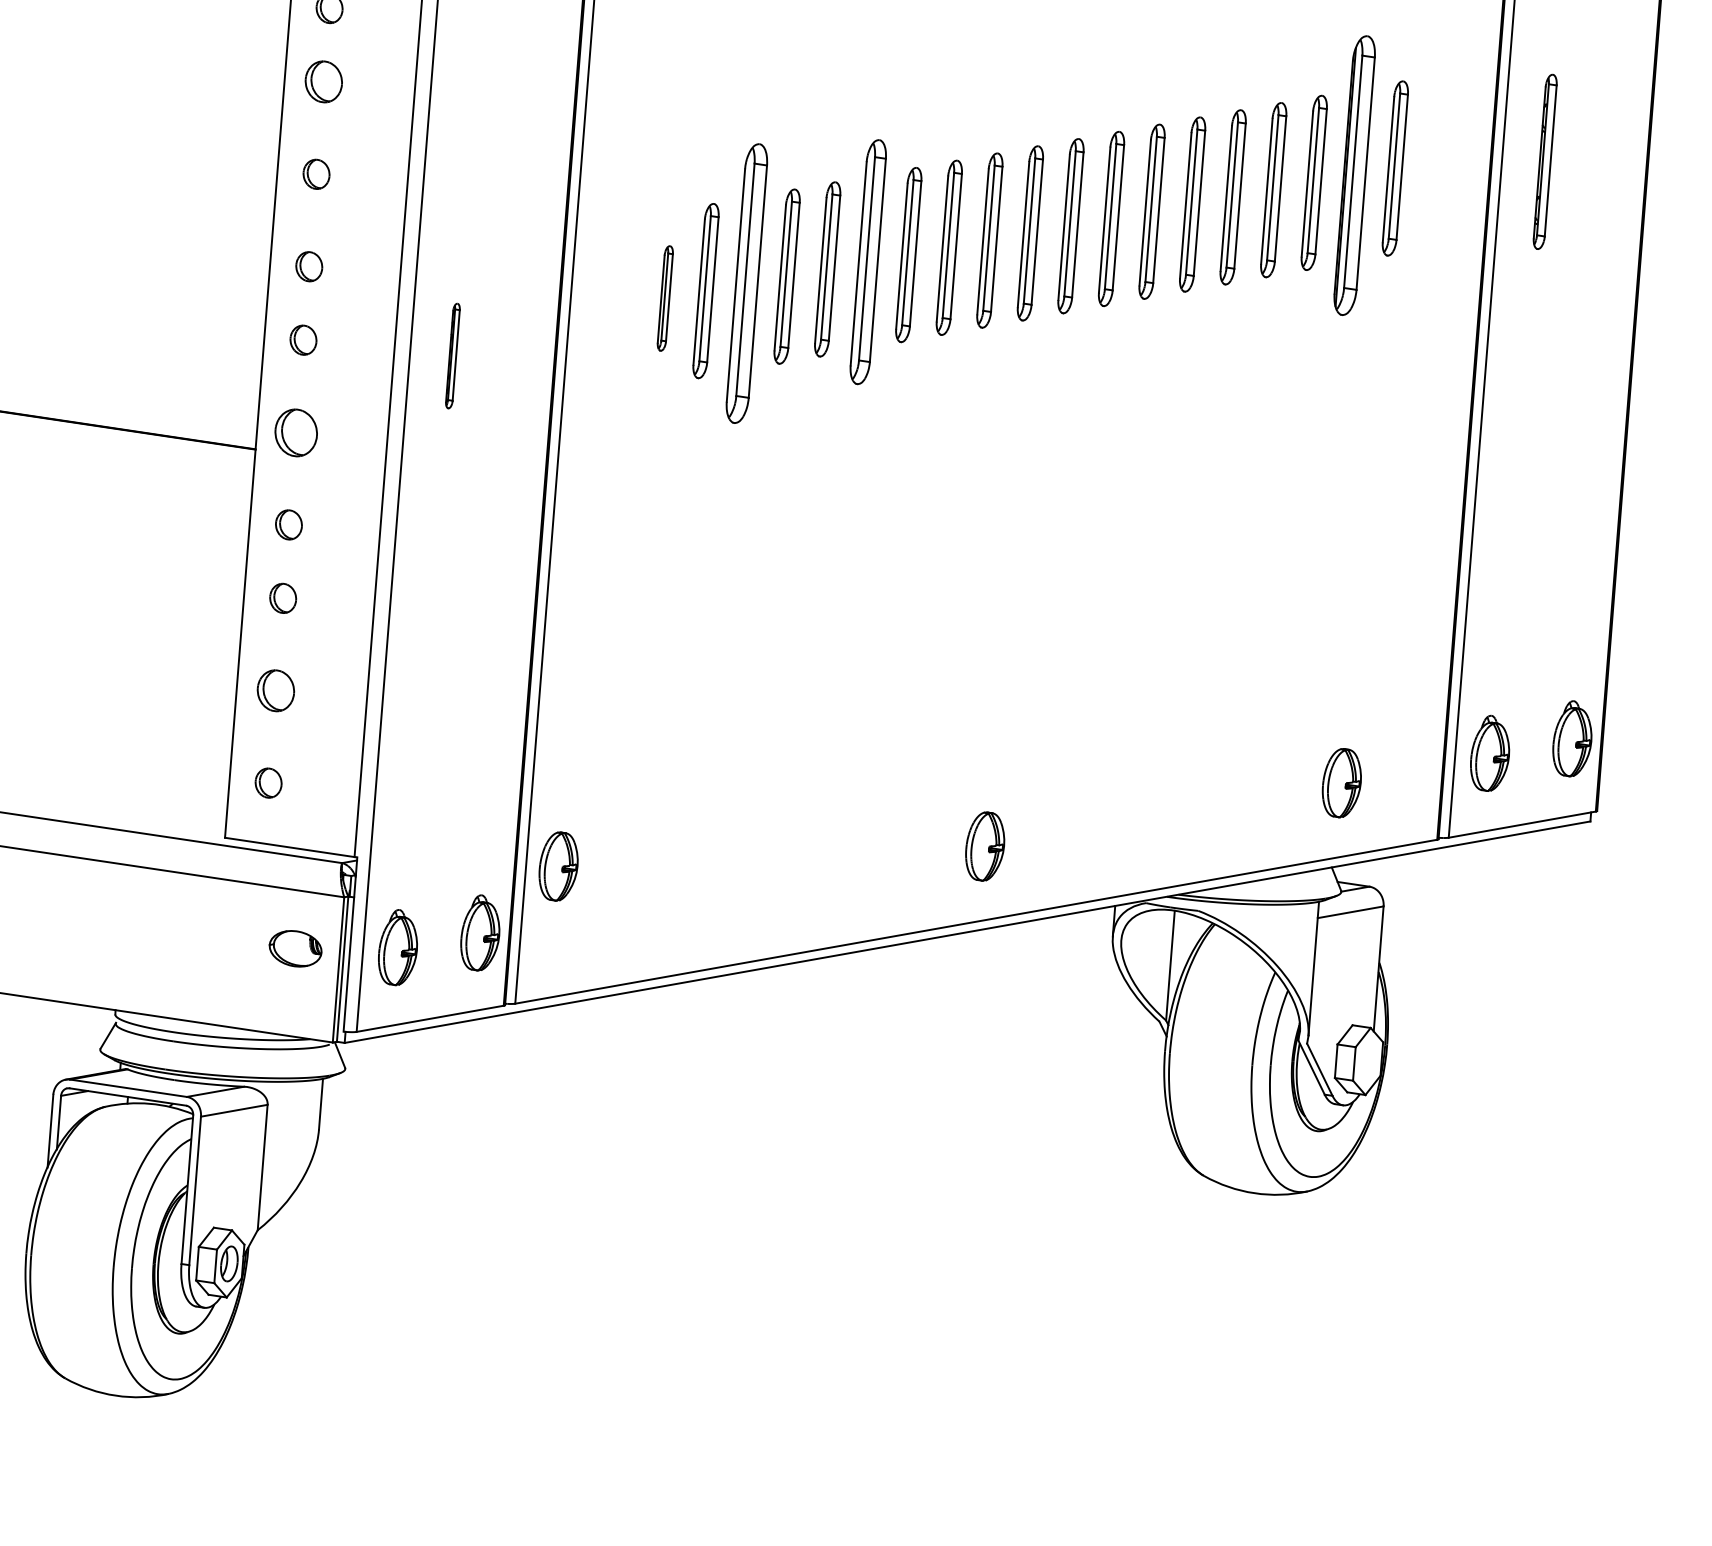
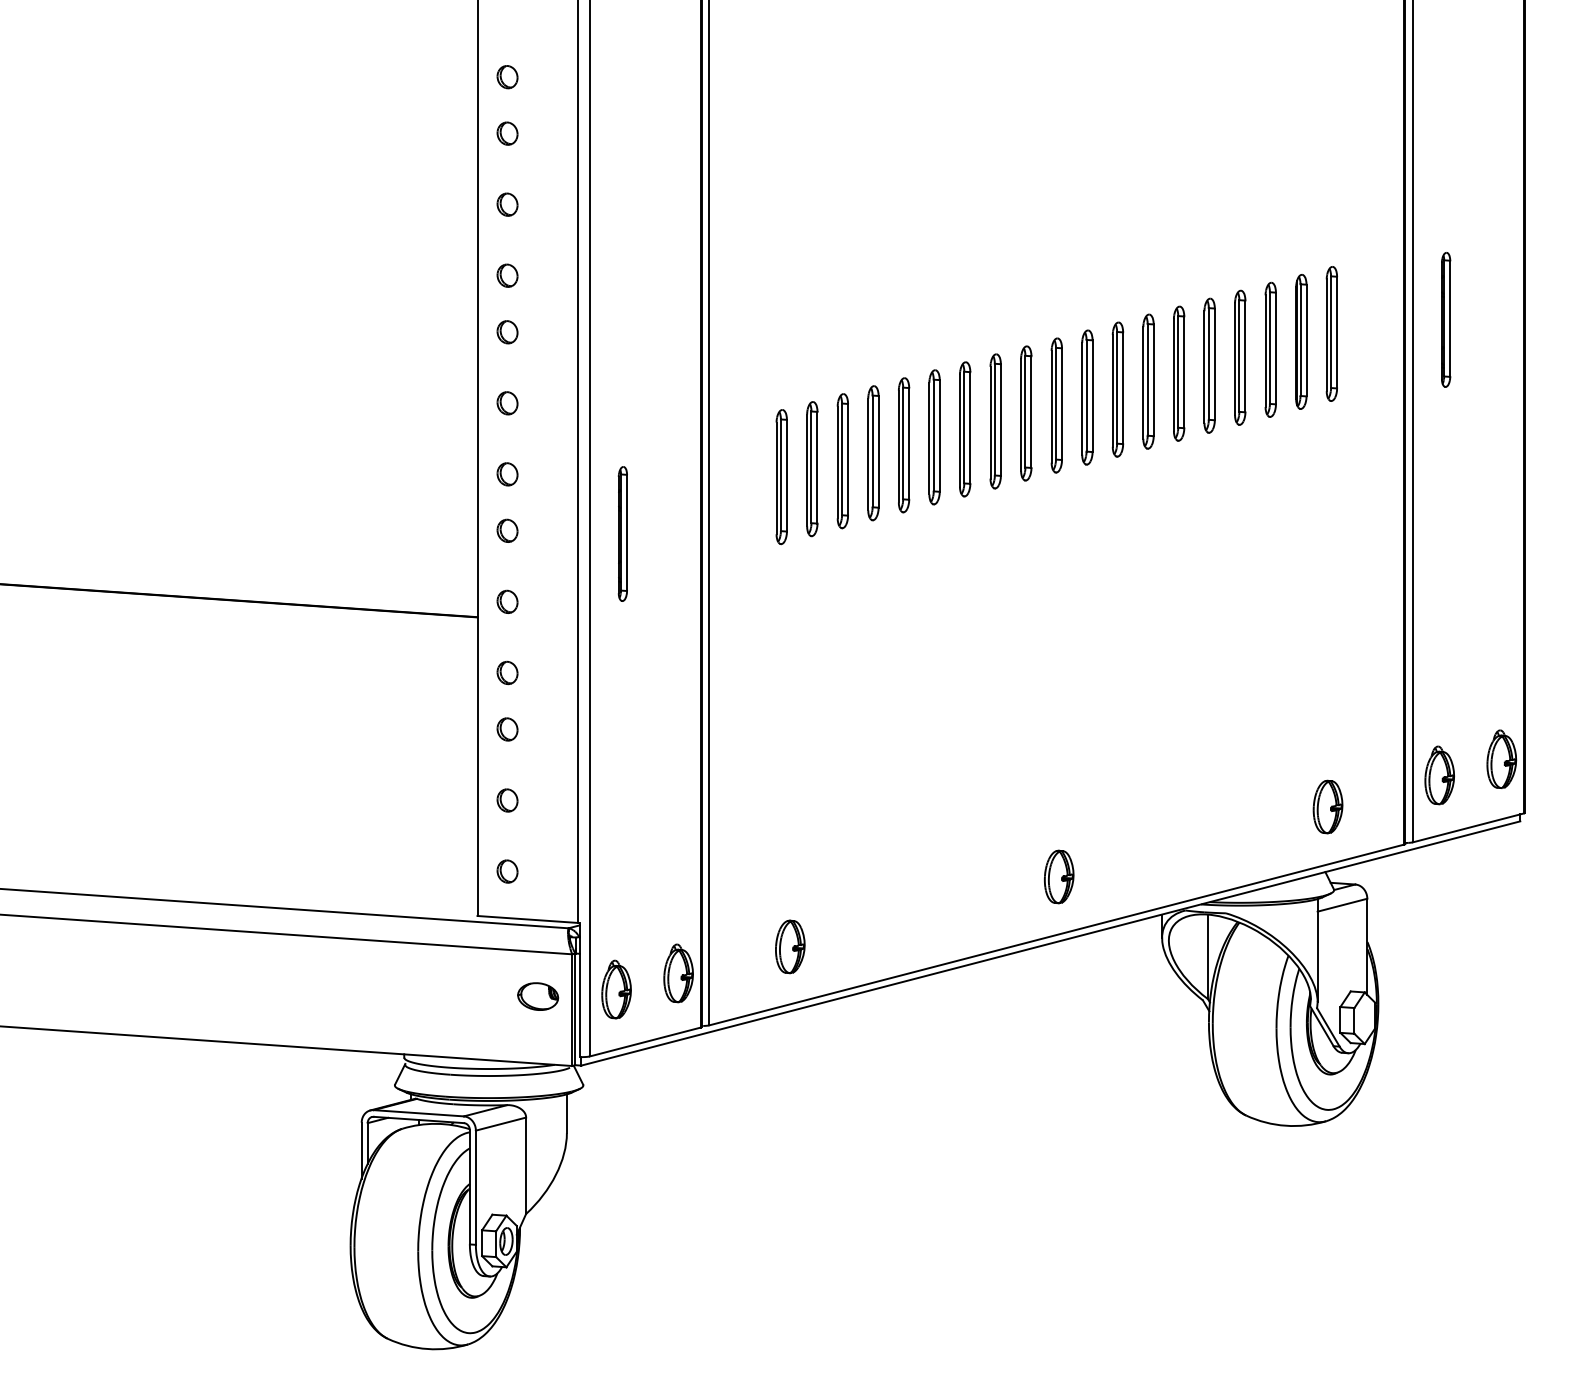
part: (323, 82) -> (507, 332), size x0.71
part: (1355, 175) -> (1301, 341), size x0.62
part: (868, 262) -> (934, 437), size x0.71
part: (746, 284) -> (842, 461), size x0.62
part: (665, 298) -> (781, 477), size x1.67
part: (452, 355) -> (622, 533), size x1.67
part: (296, 431) -> (507, 601), size x0.62
part: (275, 690) -> (507, 800), size x0.71
part: (558, 866) -> (790, 946), moved

